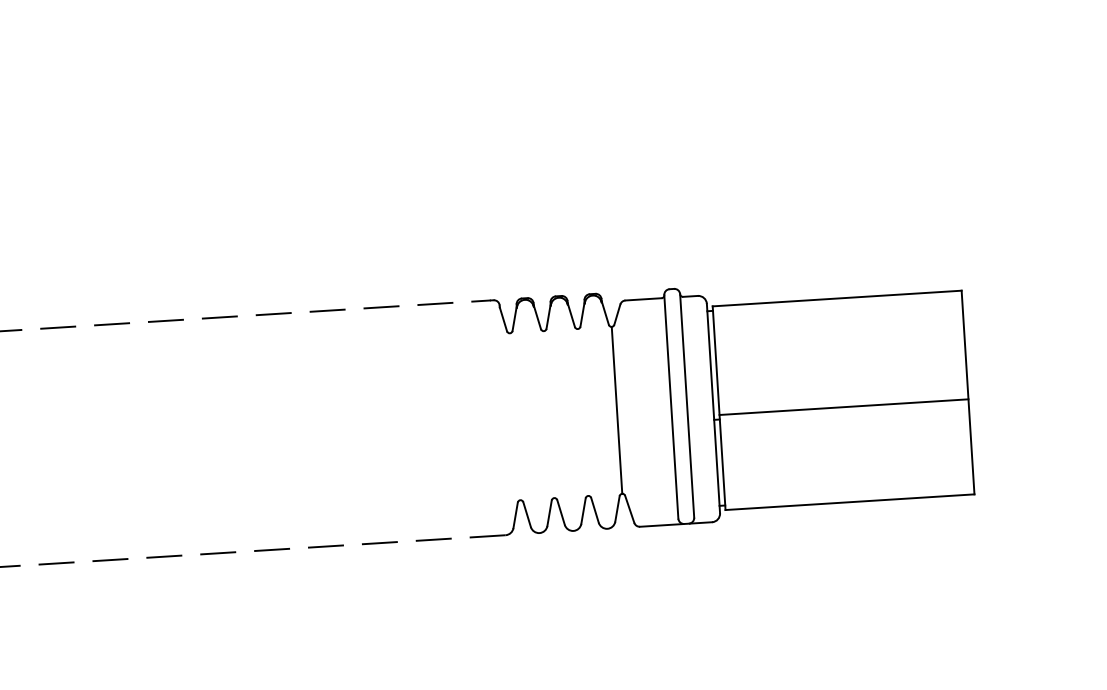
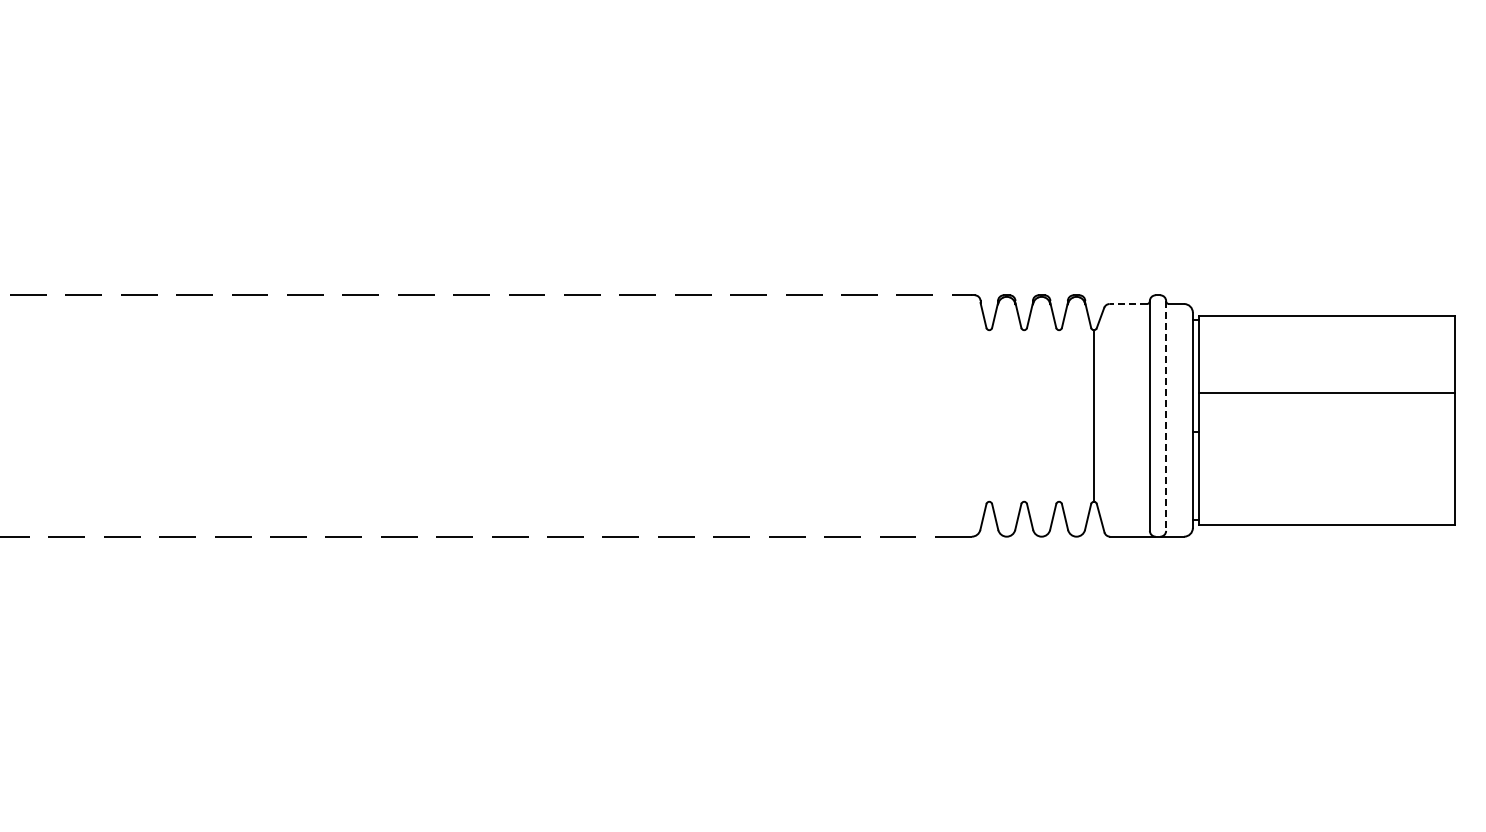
line: (643, 299) -> (1128, 304), solid -> dashed
line: (687, 406) -> (1166, 416), solid -> dashed
line: (843, 407) -> (1326, 393), moved

